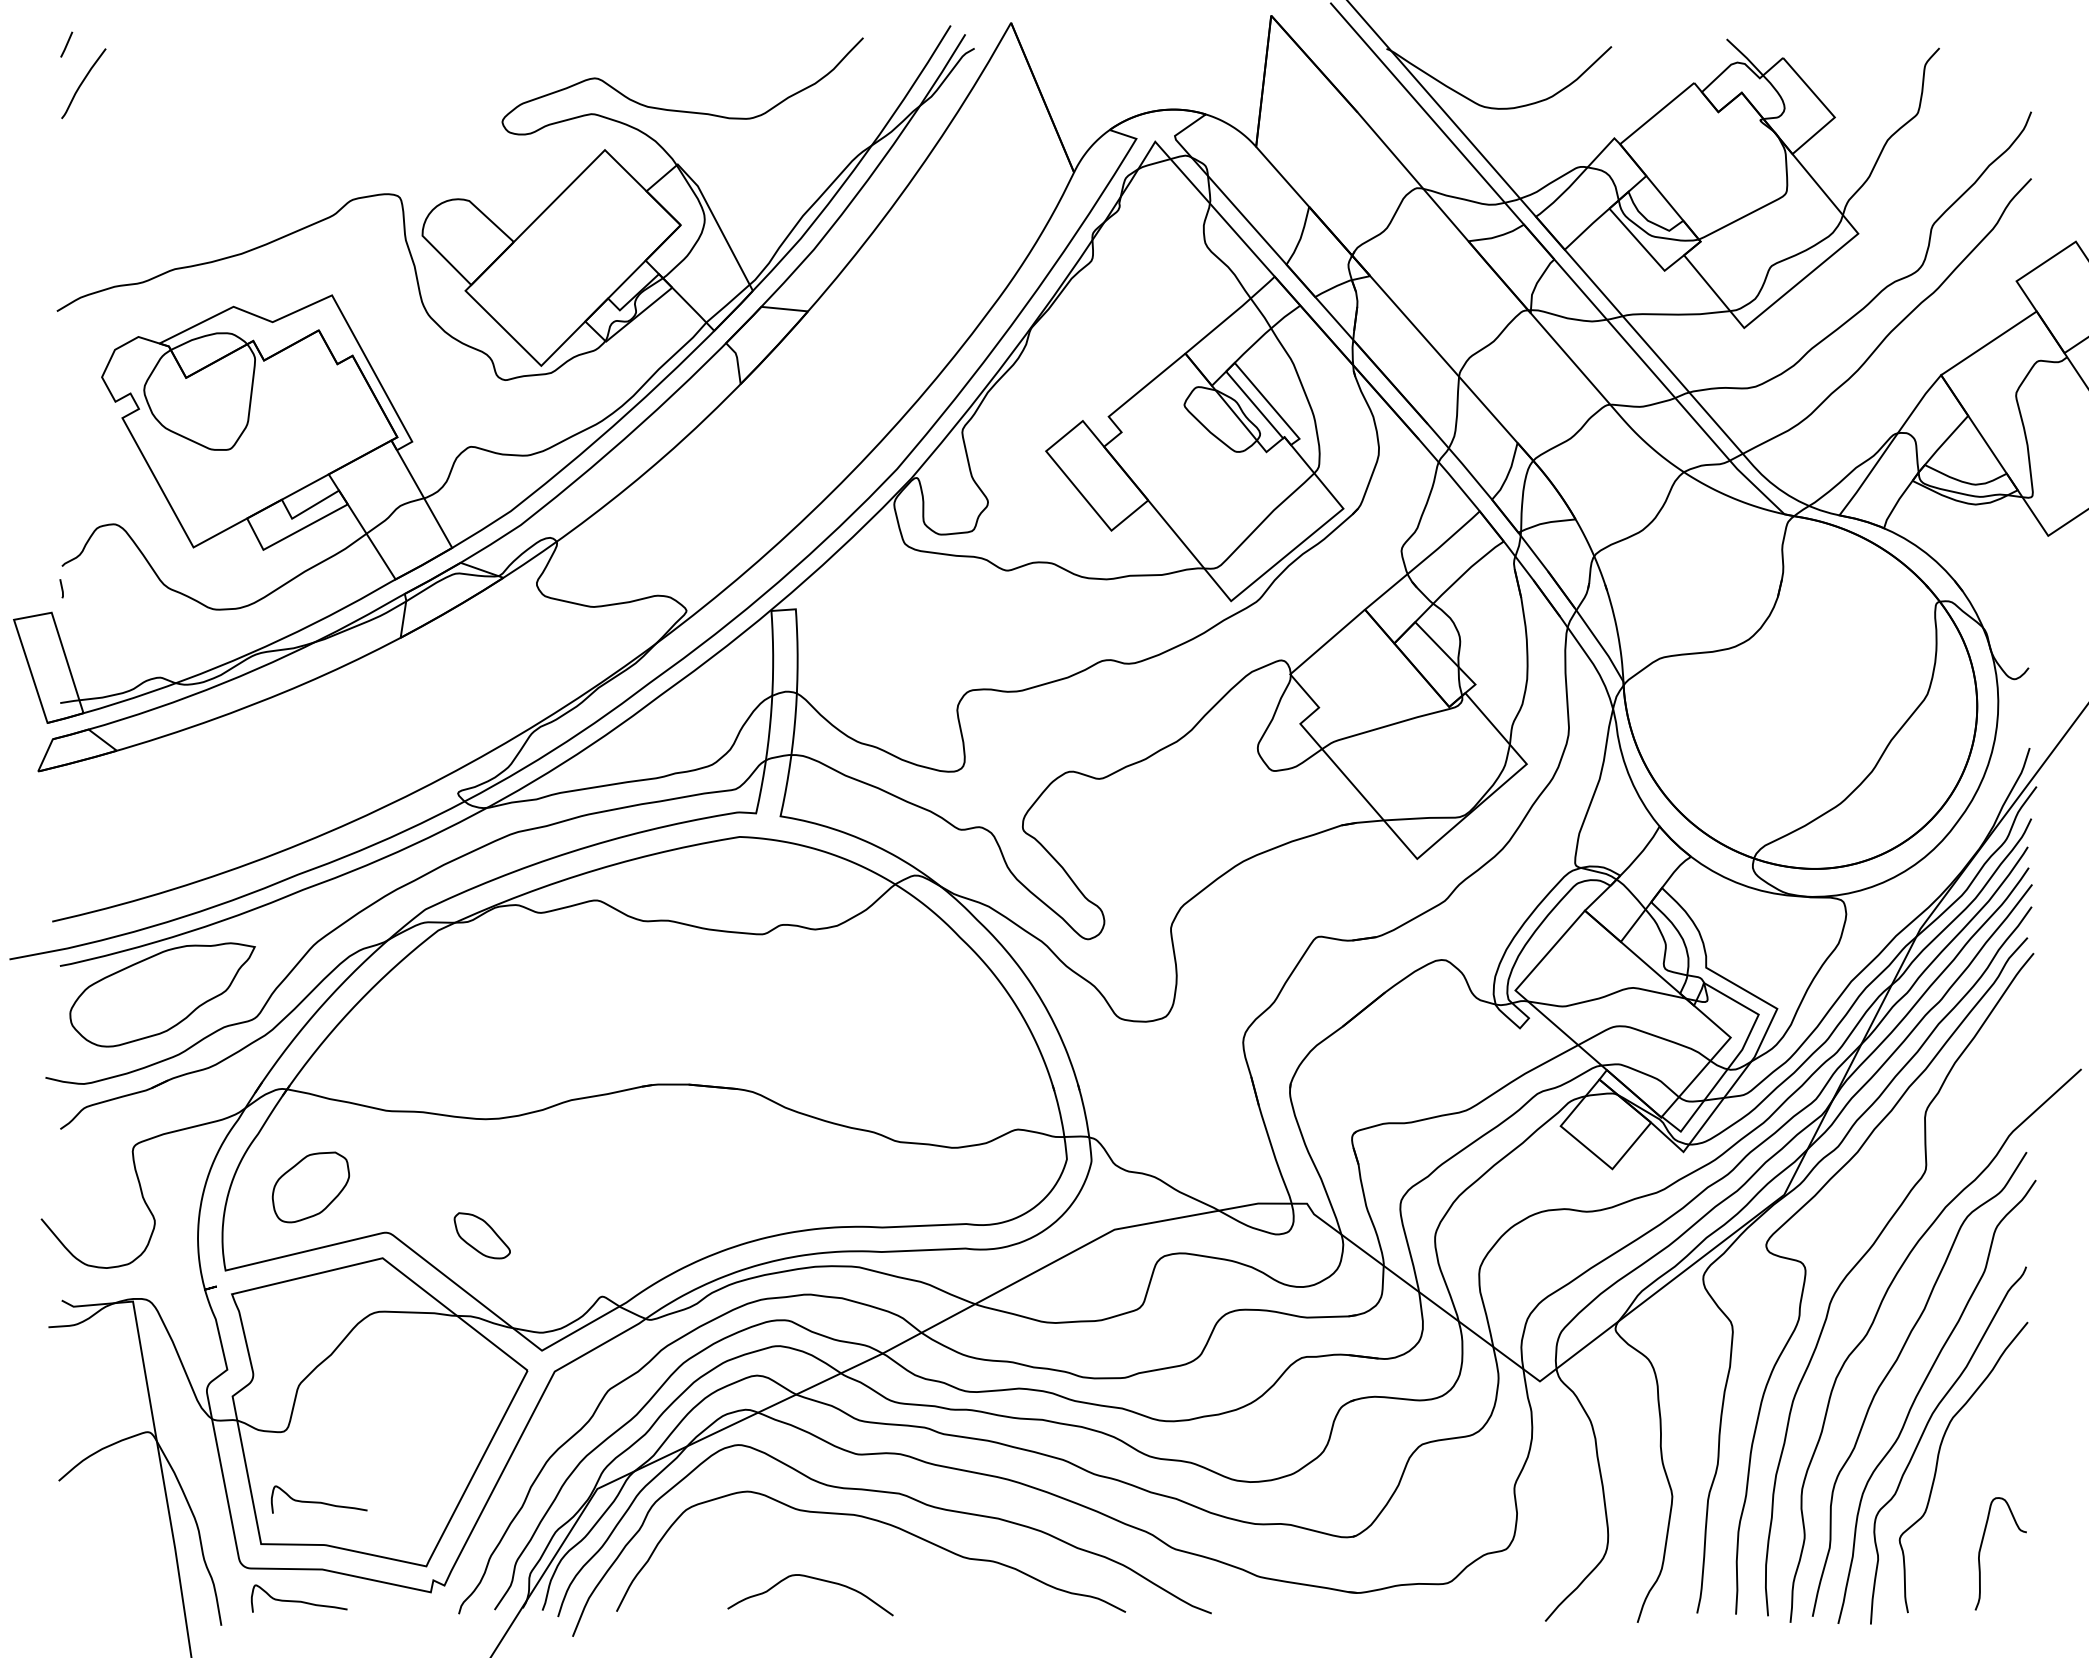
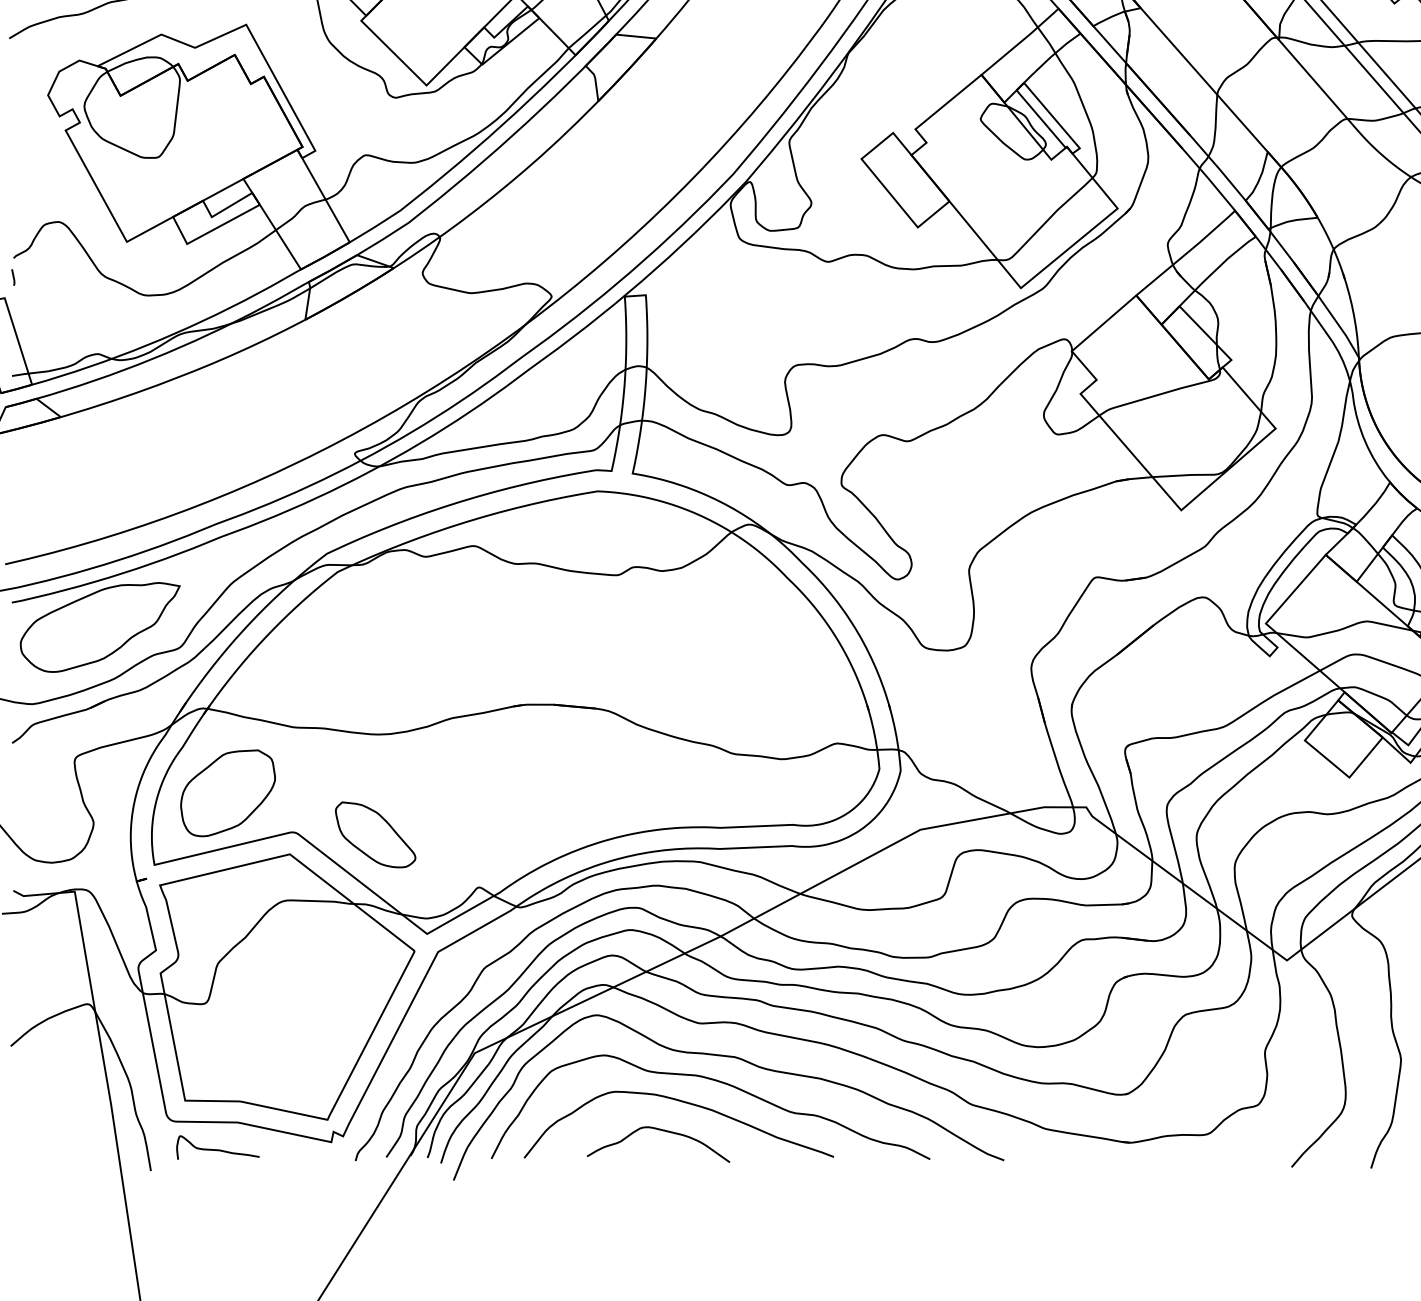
part: (310, 1187) -> (227, 793), size x1.43
part: (482, 1235) -> (375, 834), size x1.67
curve: (318, 1501) -> (234, 1063), removed
curve: (842, 1547) -> (686, 1103), added

